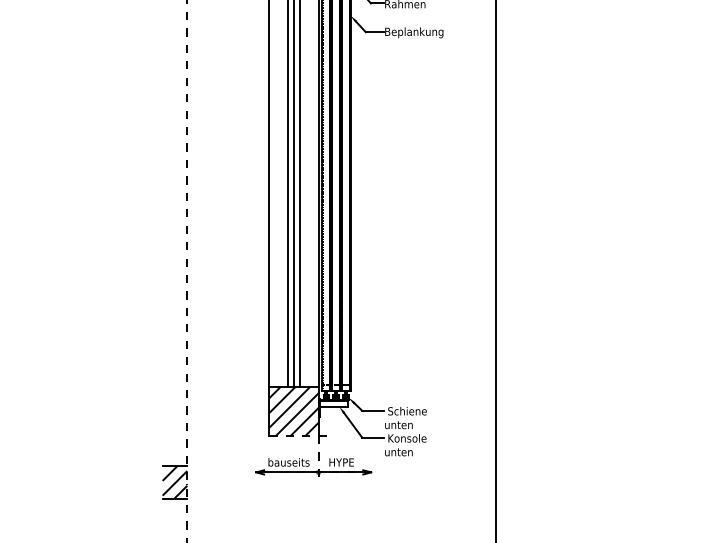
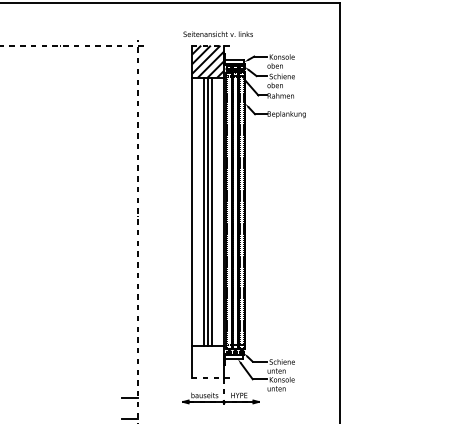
hatch: (294, 412) -> (208, 362), removed
hatch: (175, 482) -> (130, 408), removed

